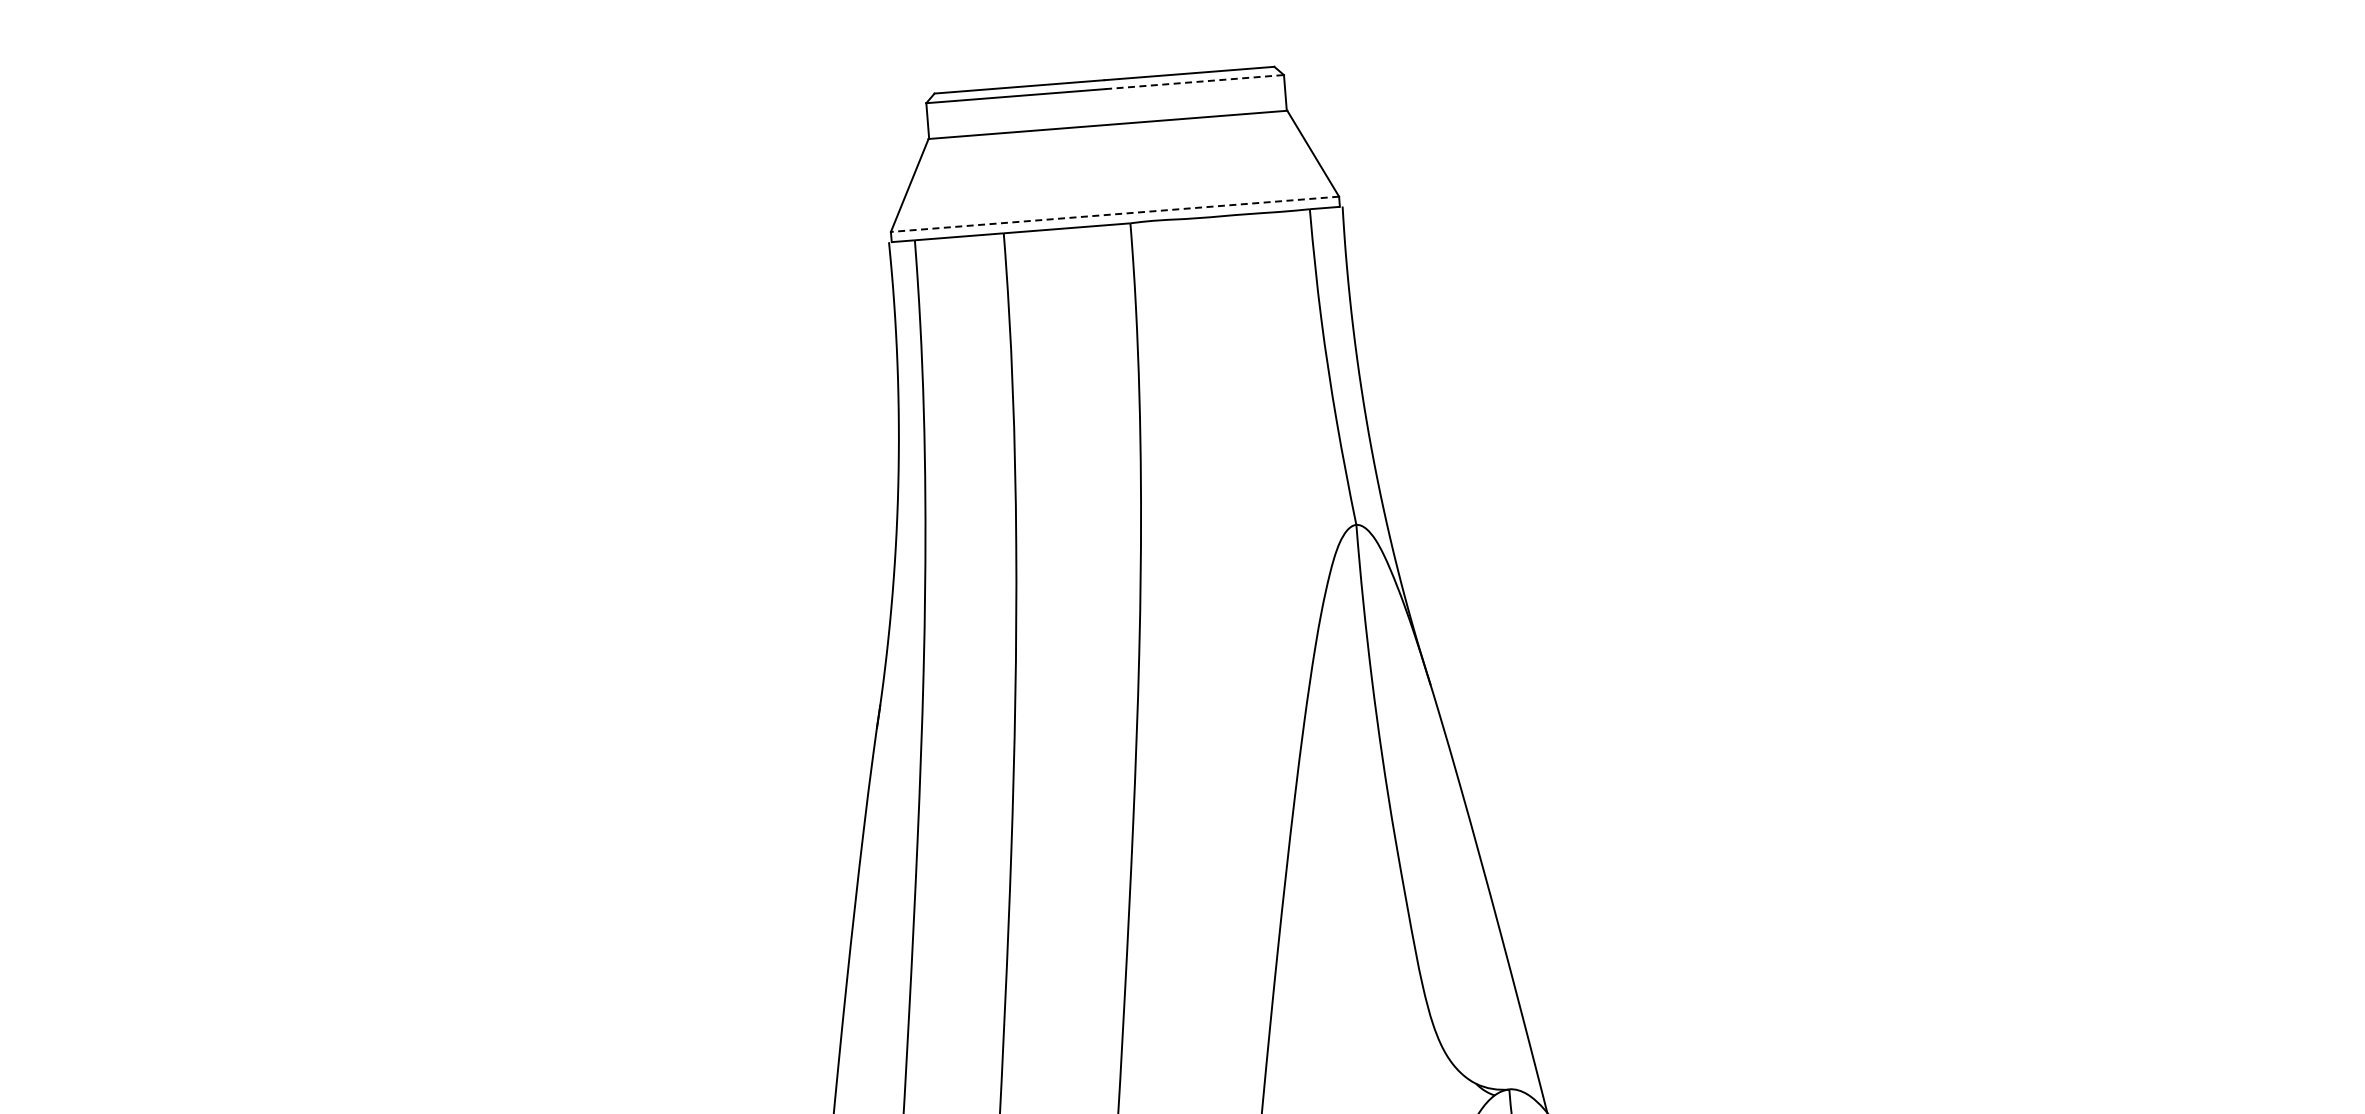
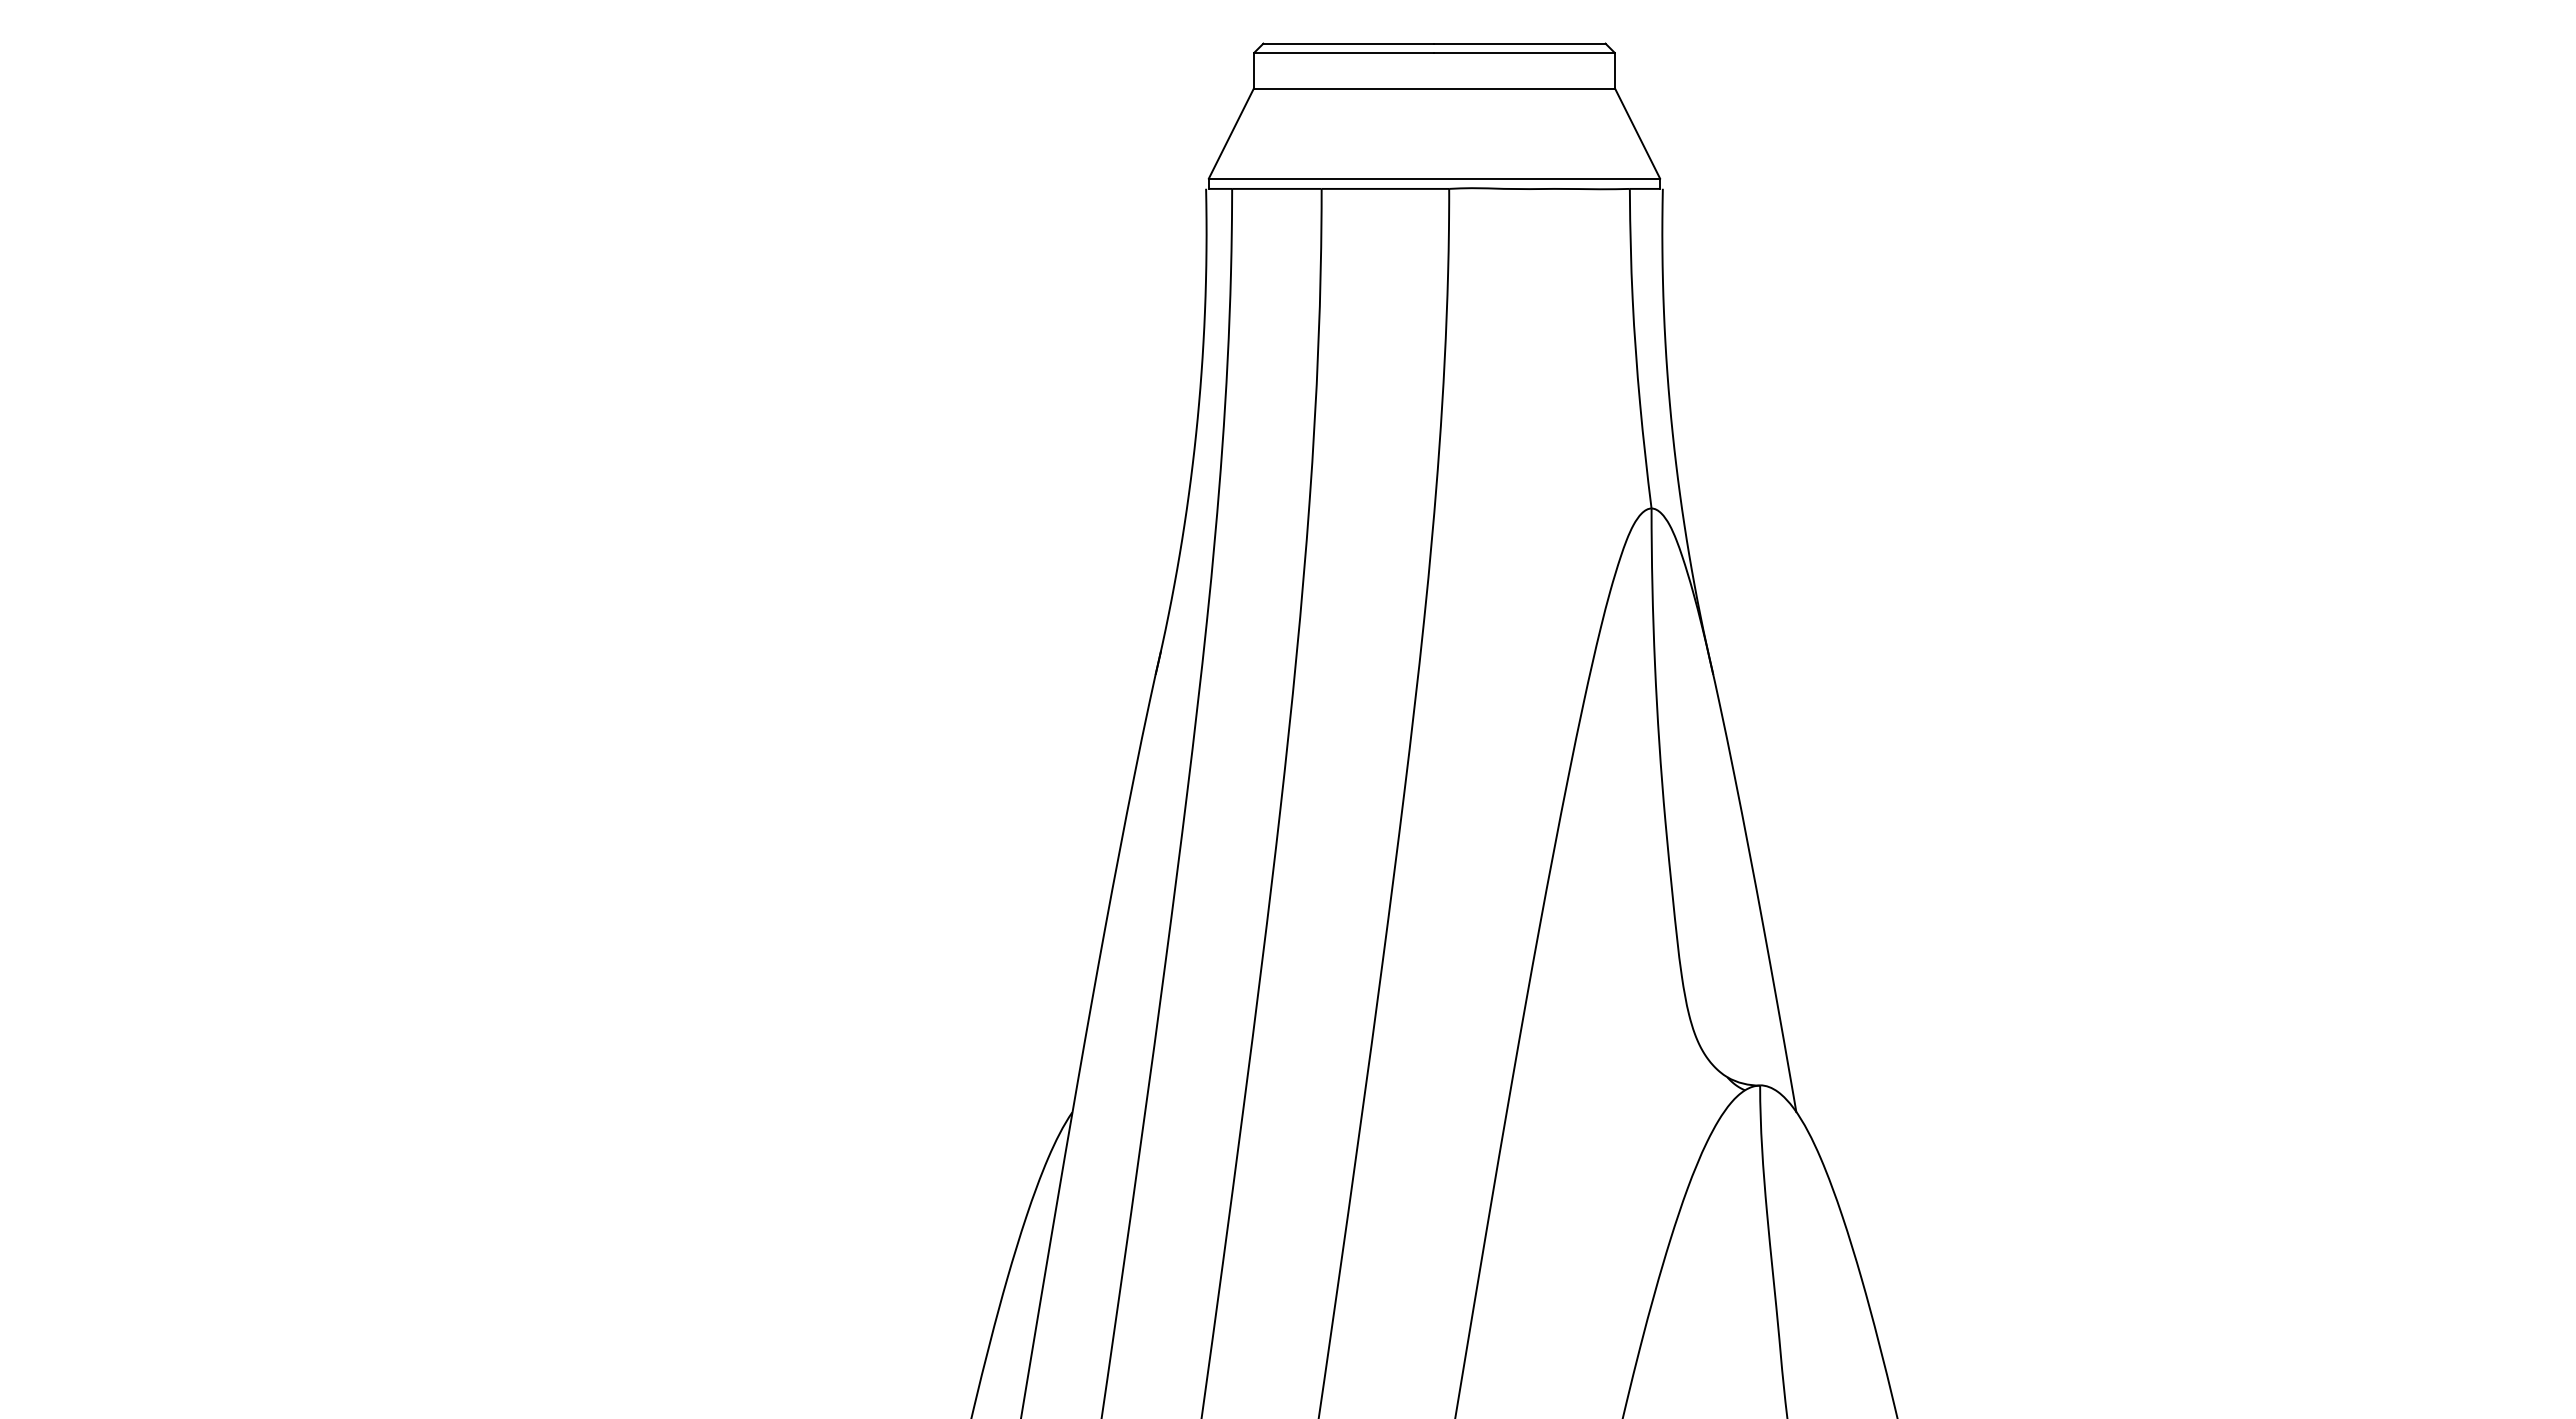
line: (1194, 81) -> (1524, 52), dashed -> solid
line: (1115, 214) -> (1434, 178), dashed -> solid

